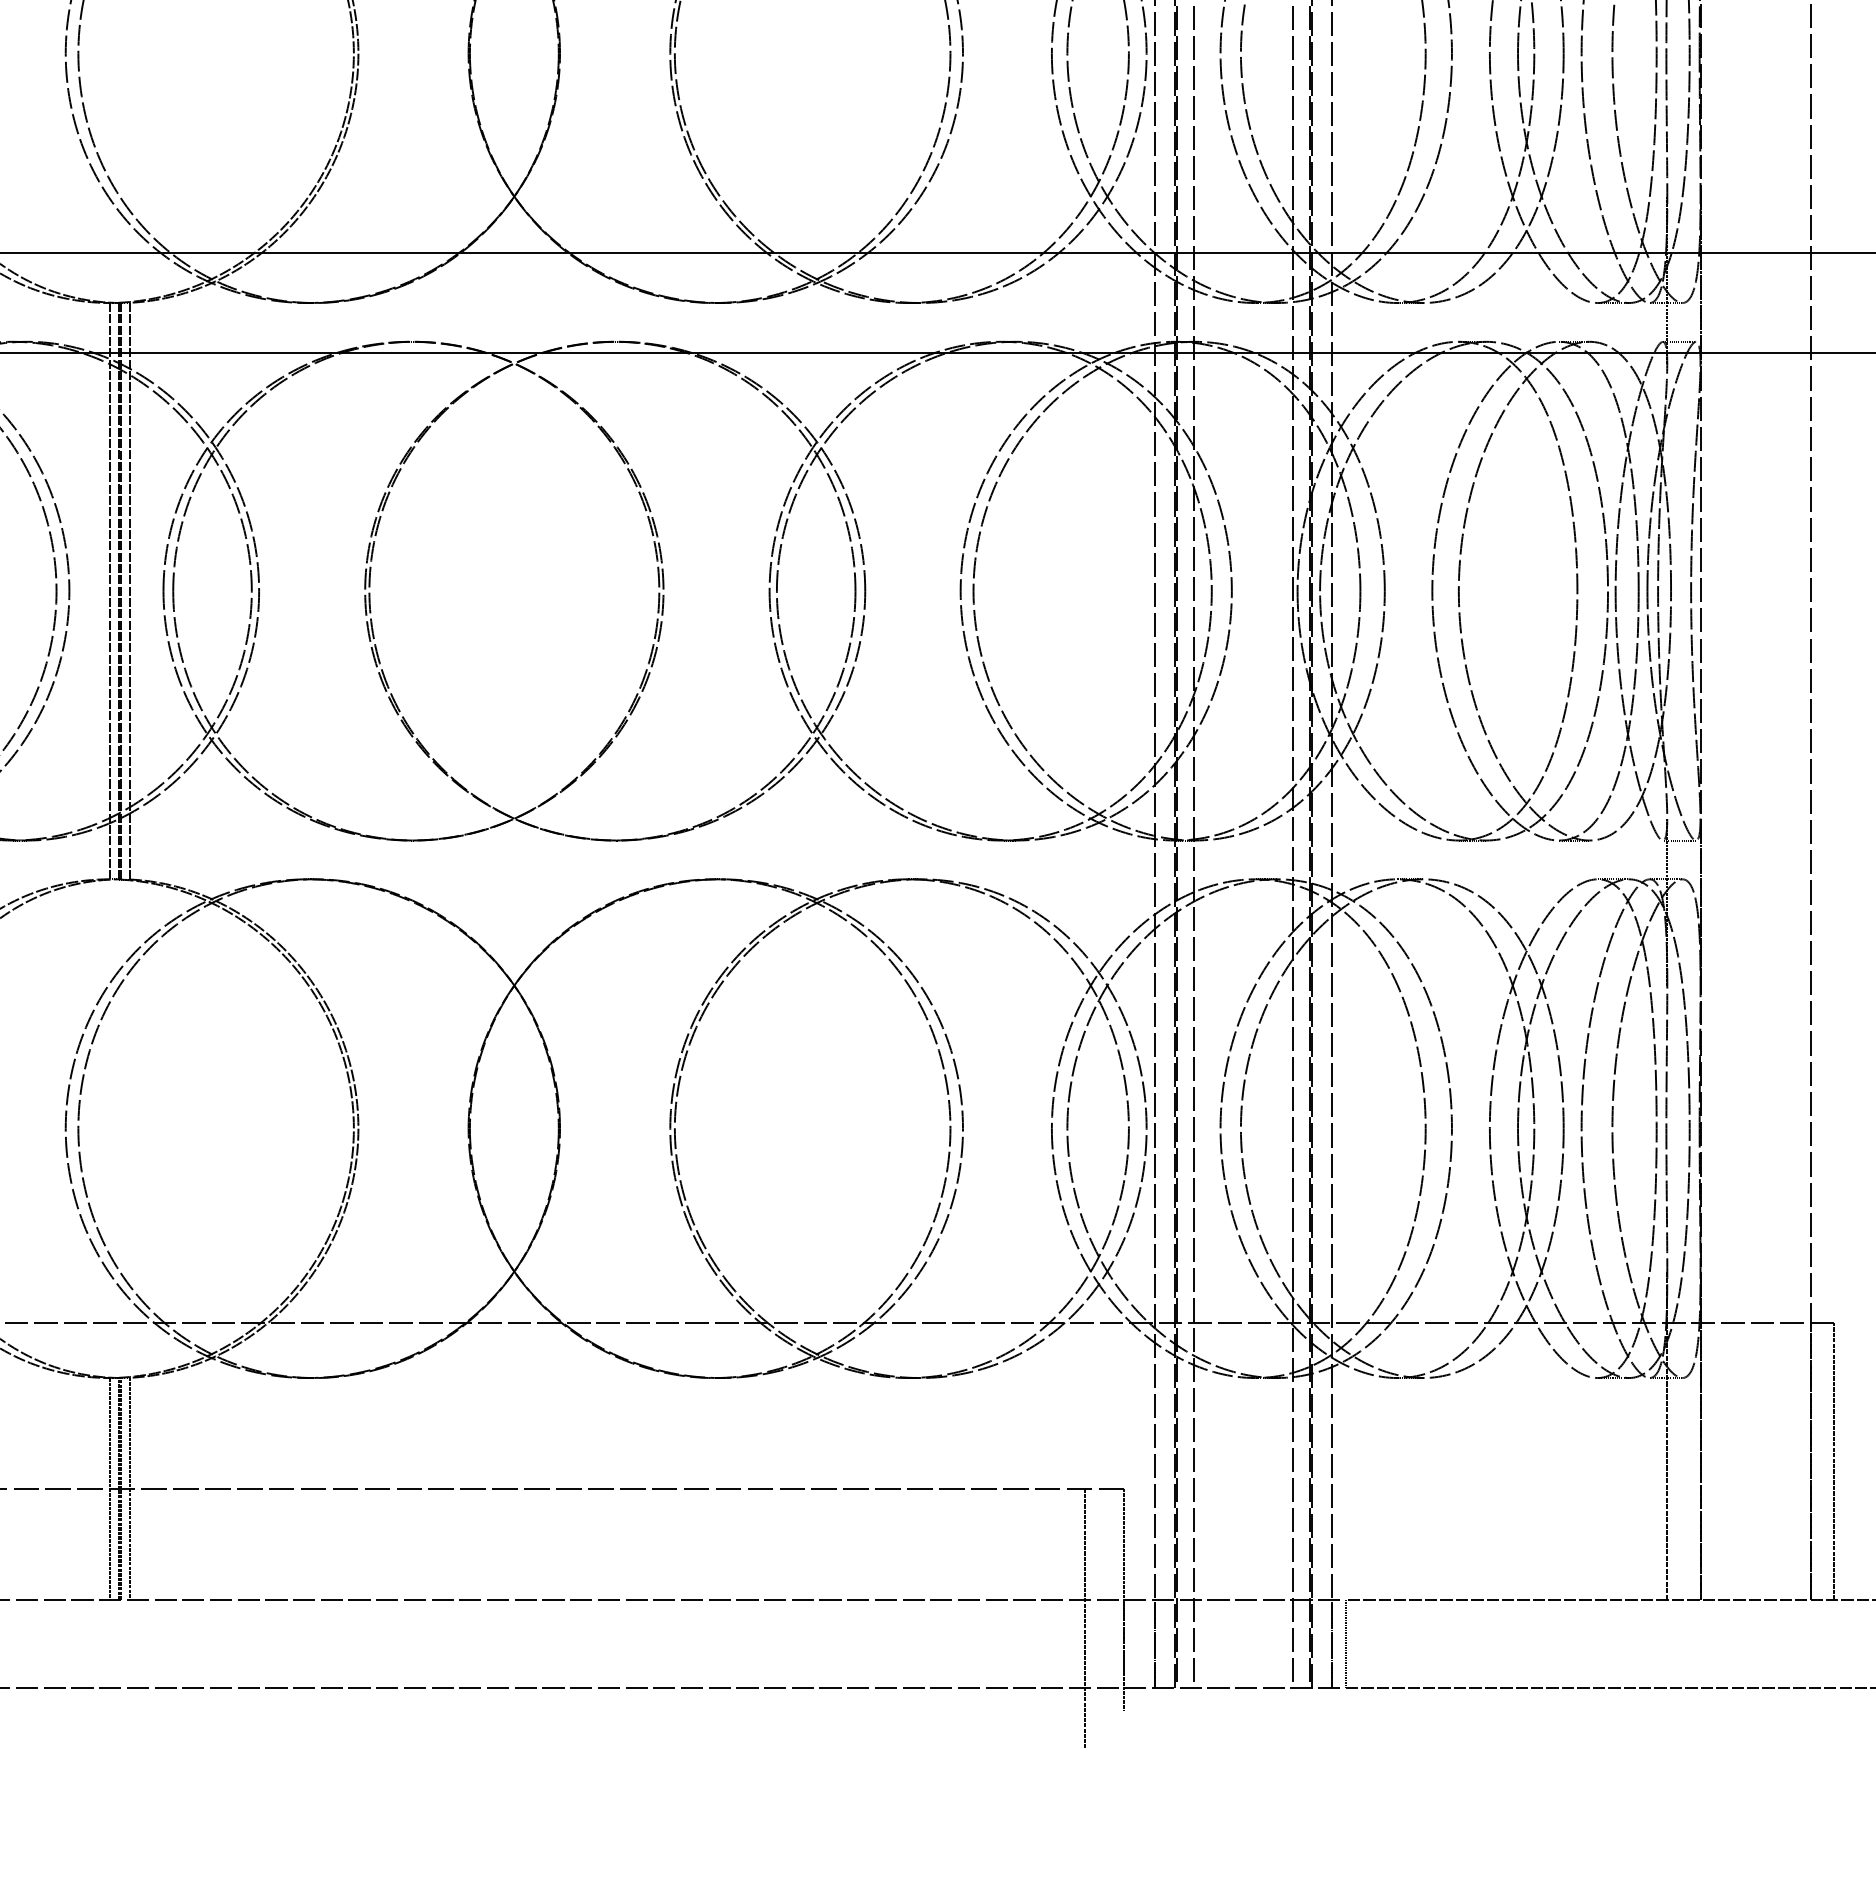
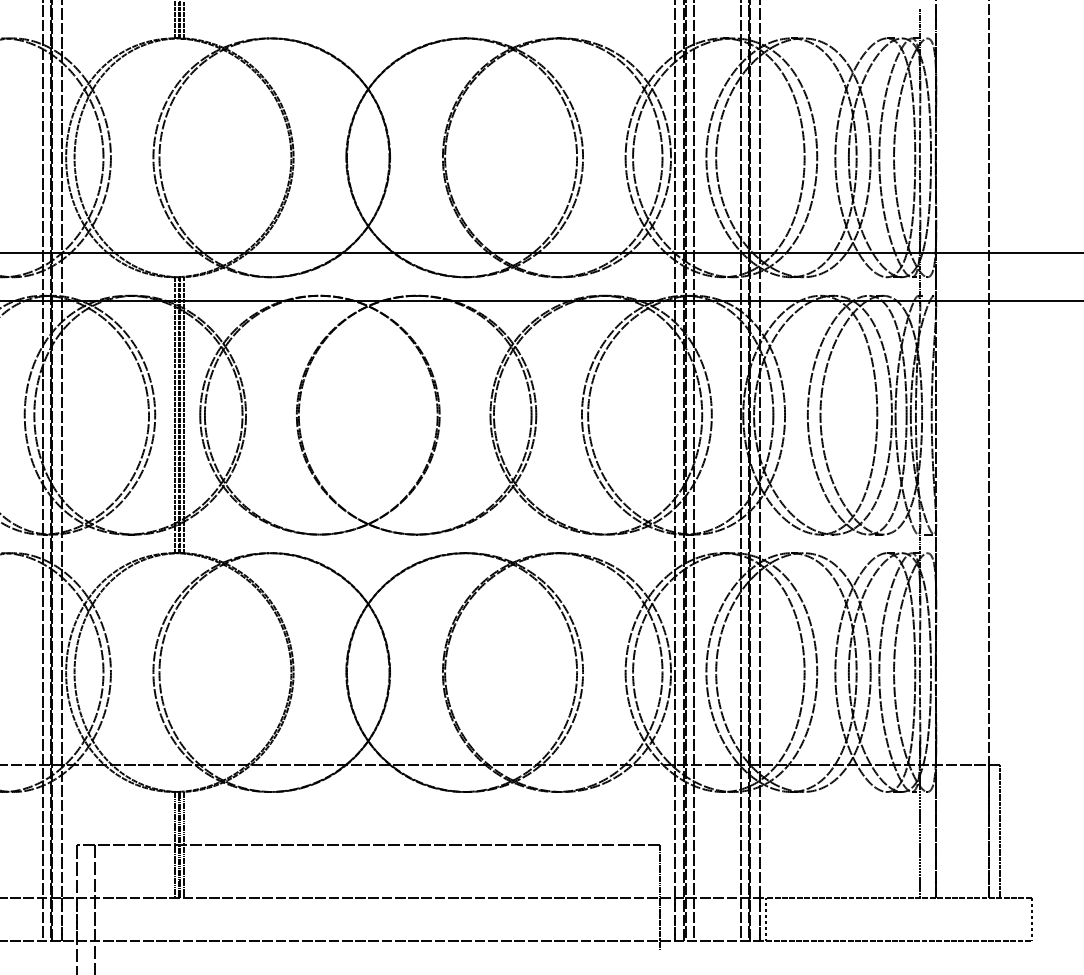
line: (1085, 1619) -> (641, 907), removed

